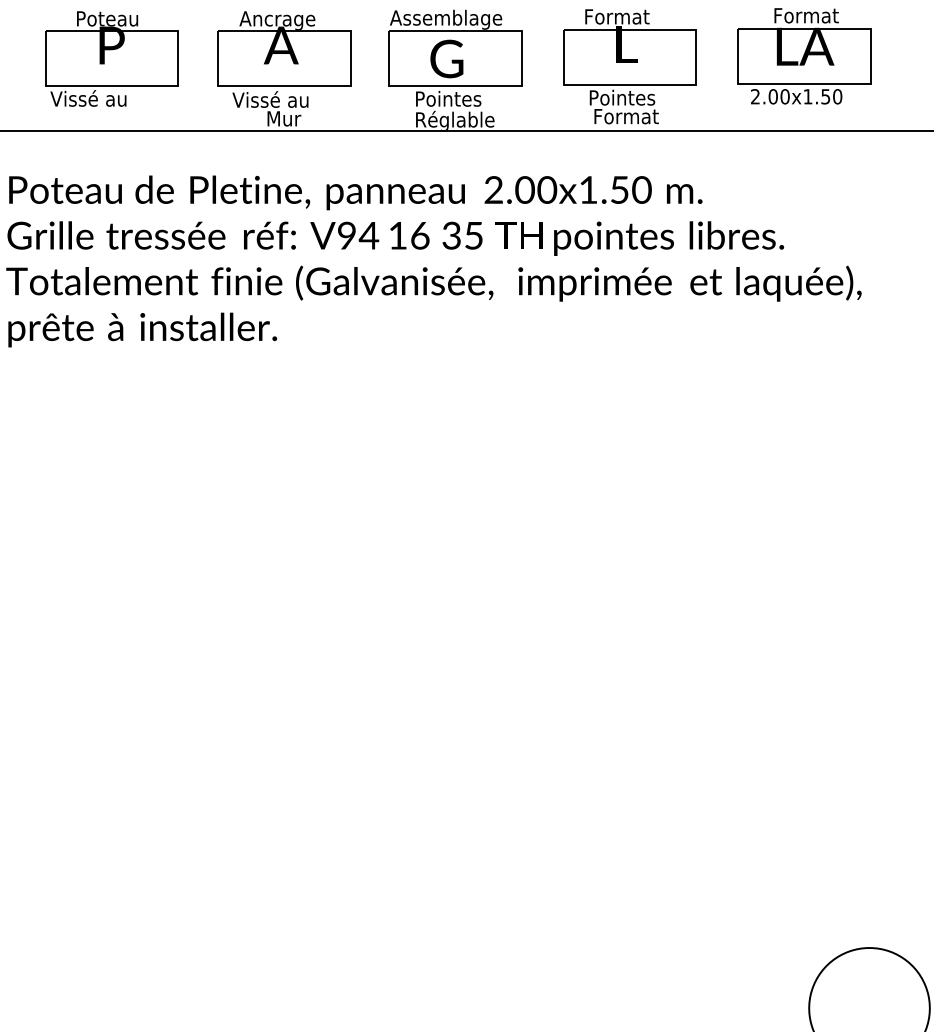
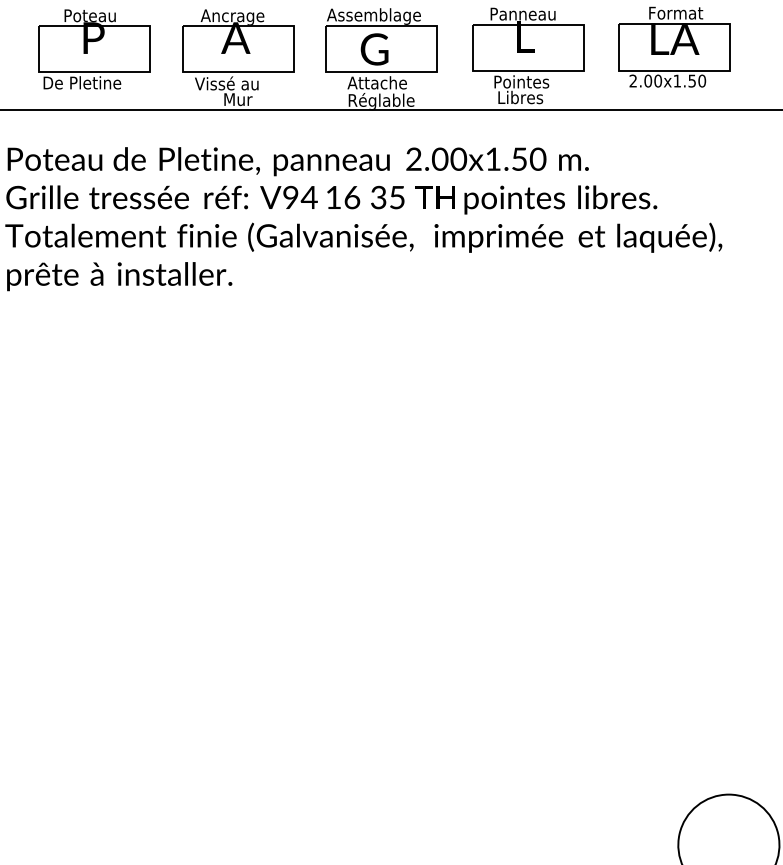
text: (624, 16) -> (523, 13), Format -> Panneau
text: (97, 98) -> (81, 82), Vissé au -> De Pletine
text: (449, 98) -> (376, 82), Pointes -> Attache
text: (627, 116) -> (526, 97), Format -> Libres

